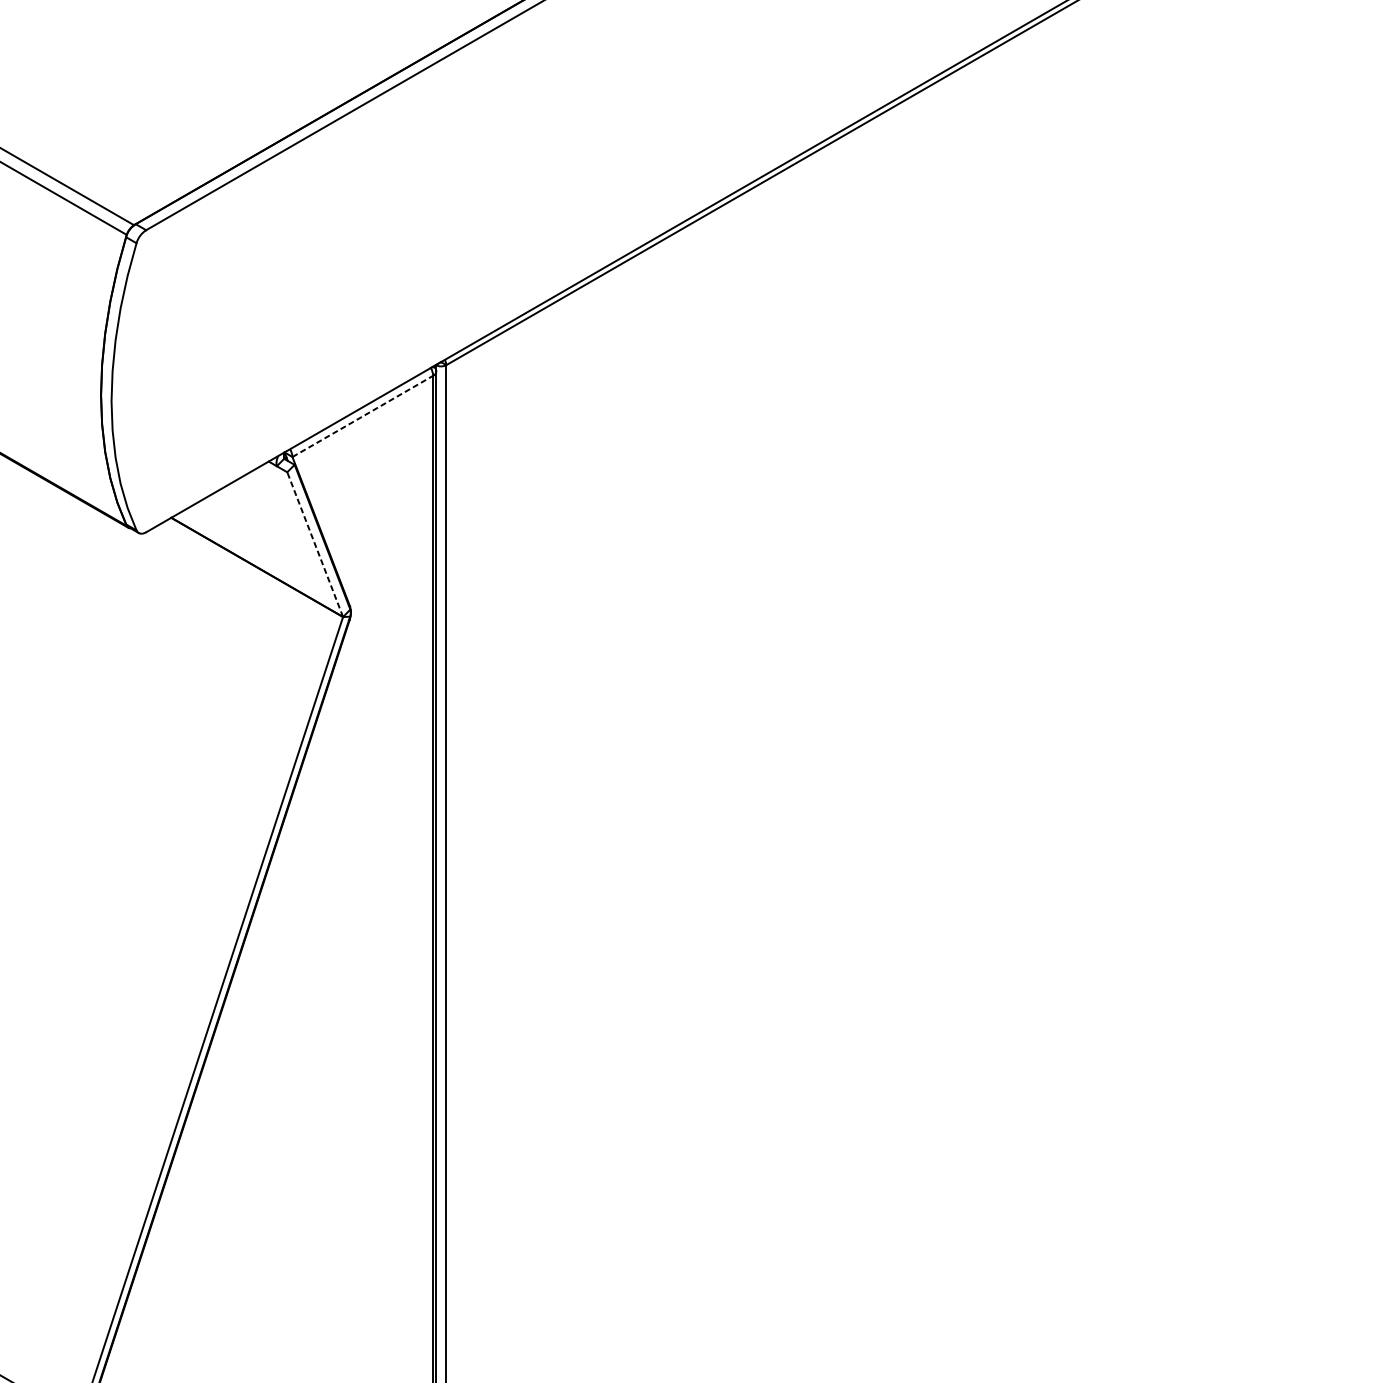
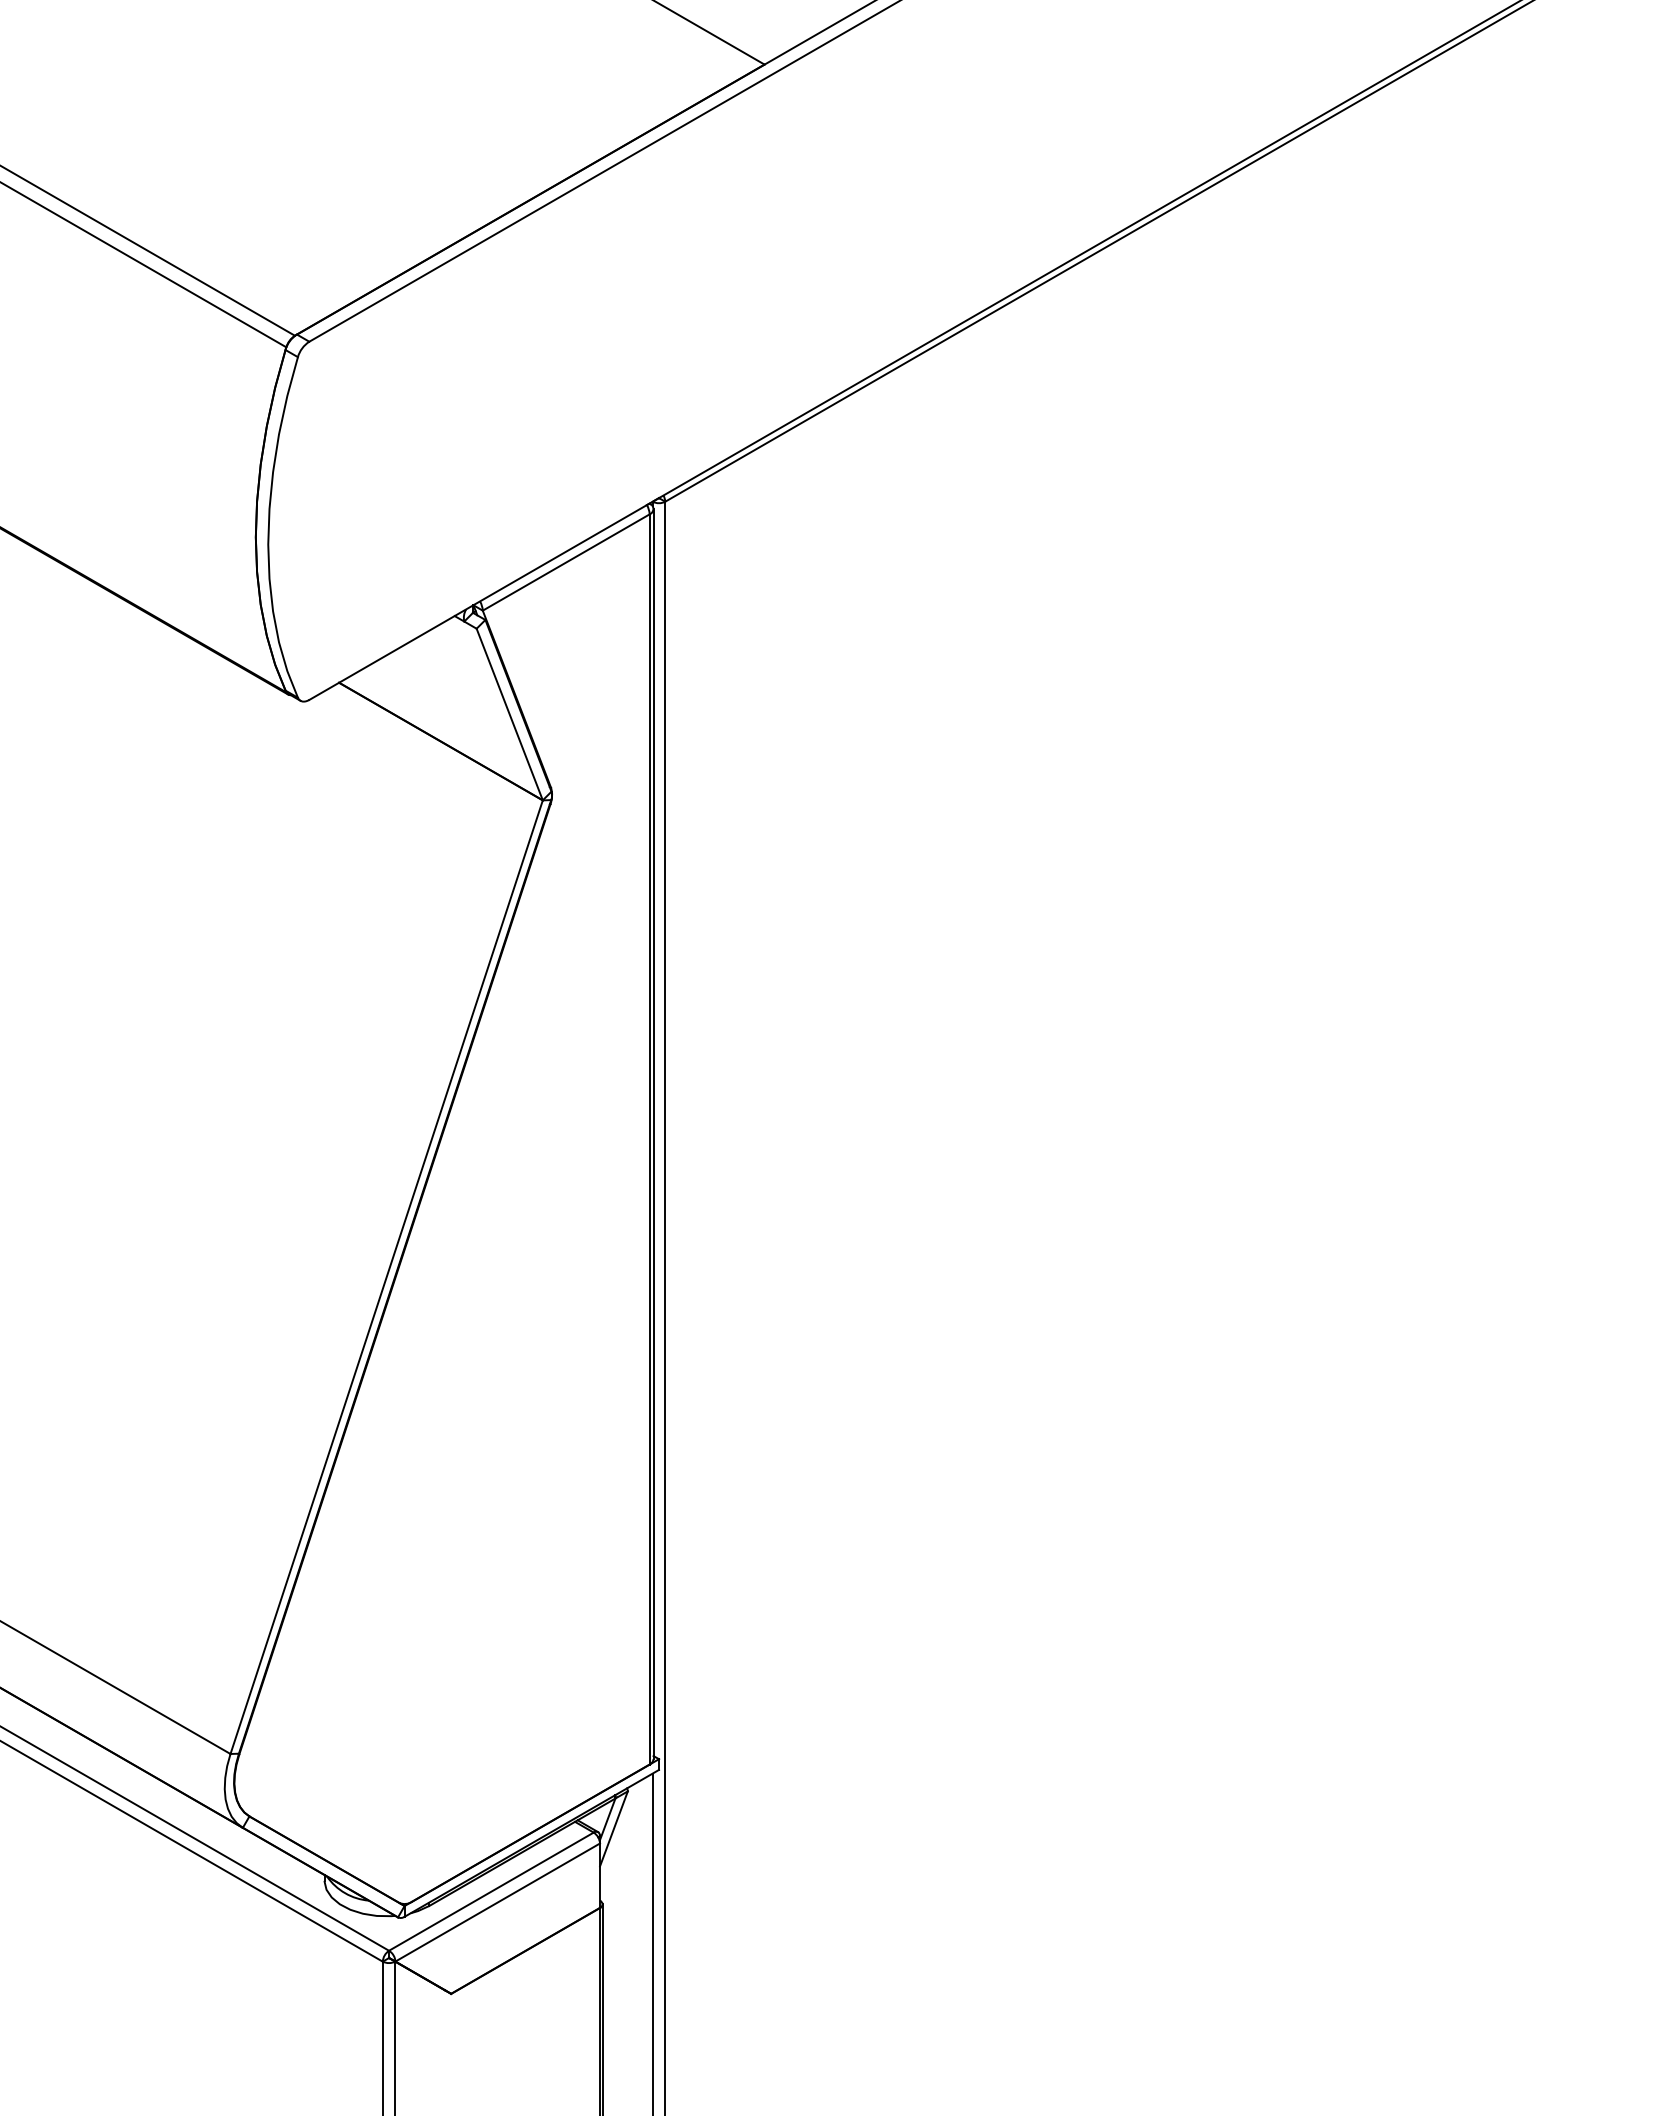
line: (363, 416) -> (566, 562), dashed -> solid
line: (314, 544) -> (509, 714), dashed -> solid

